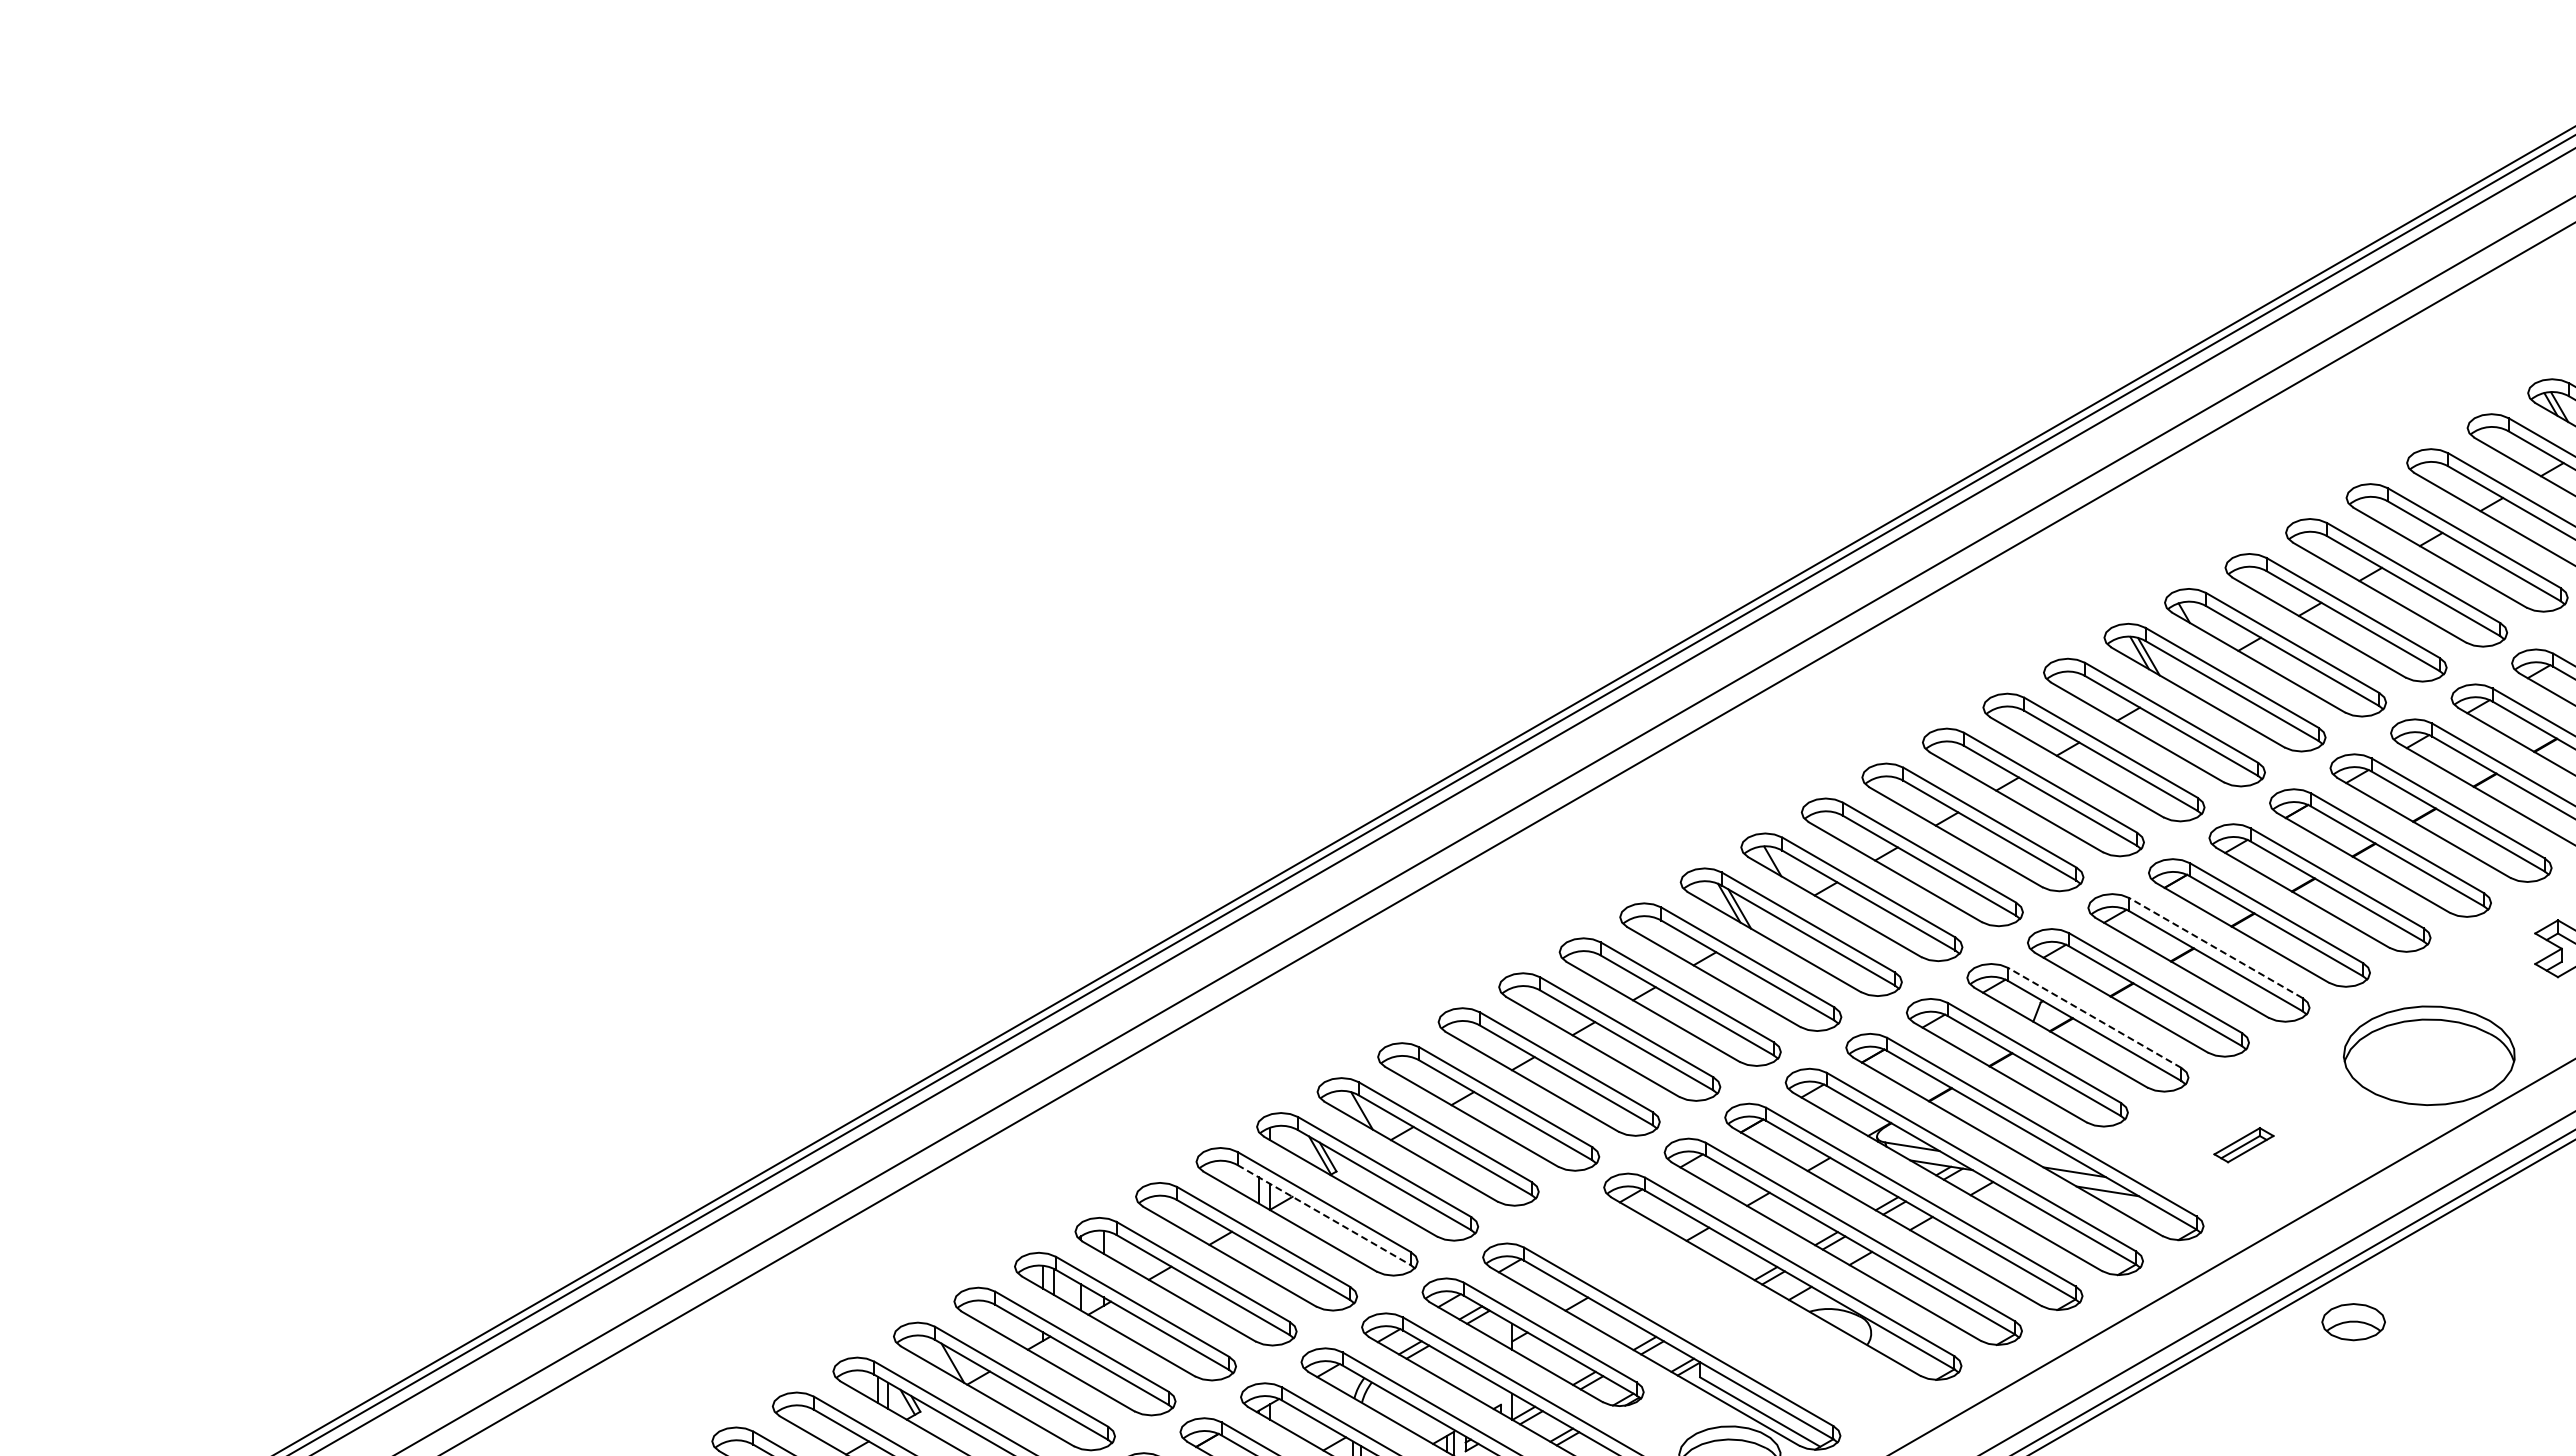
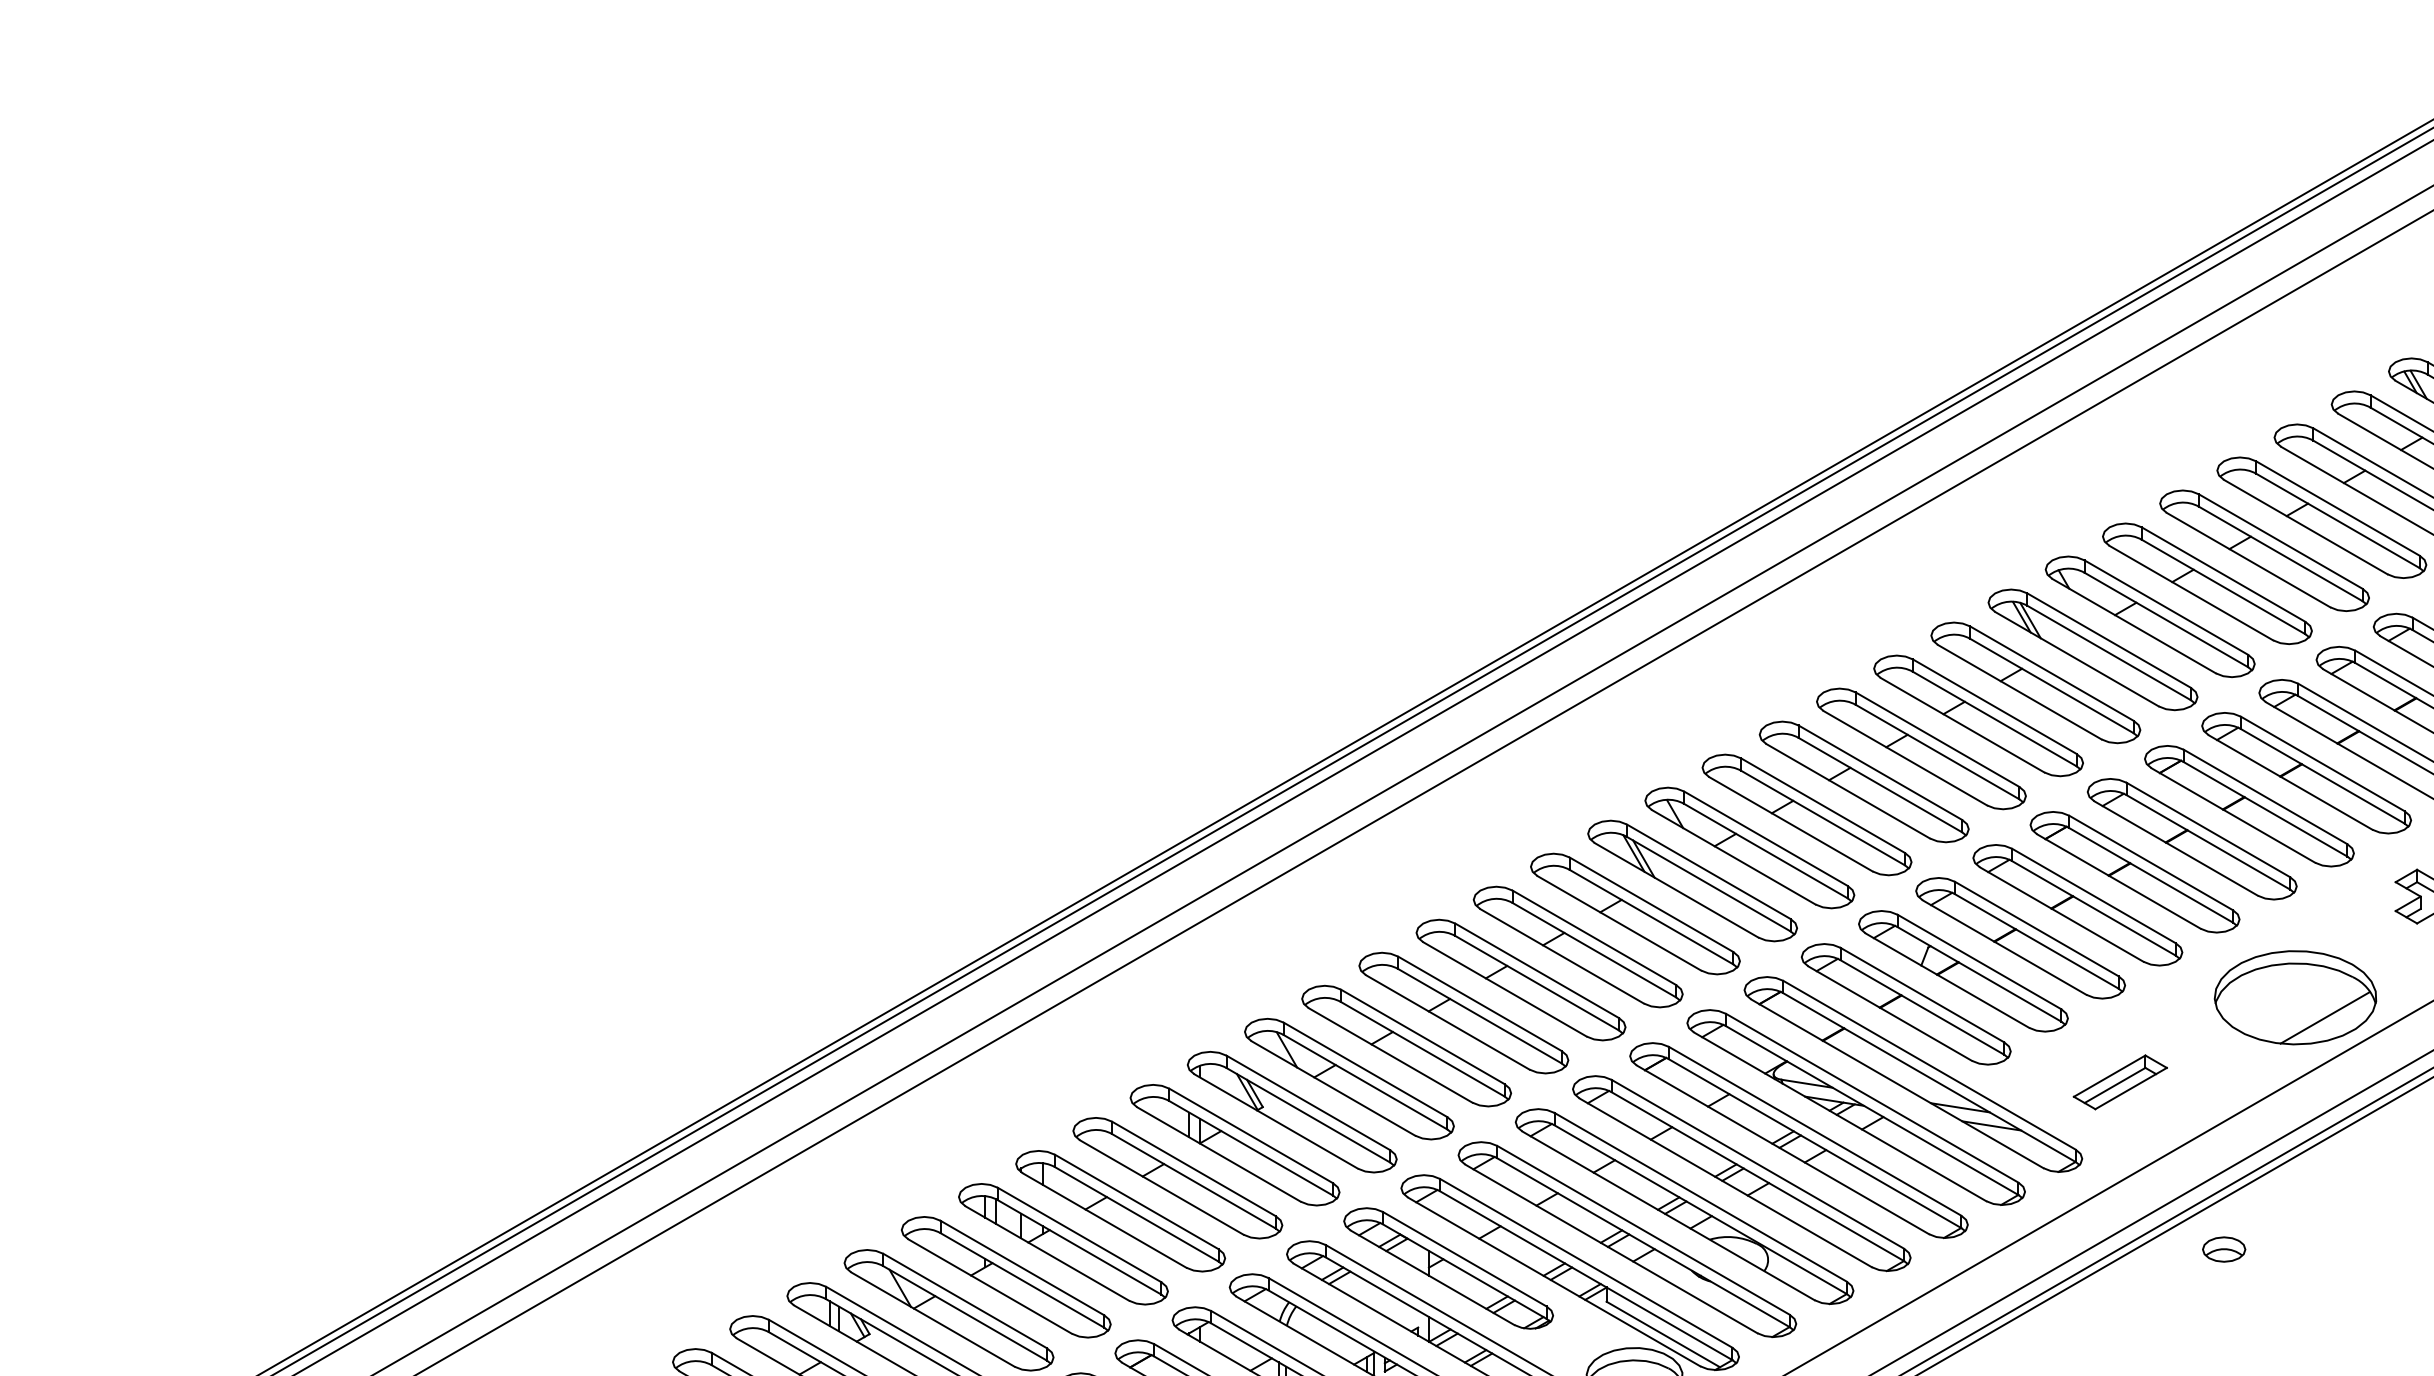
line: (2215, 948) -> (2093, 896), dashed -> solid
line: (2094, 1017) -> (1979, 961), dashed -> solid
line: (2460, 1076) -> (2325, 1017), added
part: (2243, 1144) -> (2119, 1081), size x1.67
line: (1324, 1215) -> (1251, 1148), dashed -> solid
part: (1721, 1311) -> (1626, 1239), added
part: (2353, 1322) -> (2223, 1249), size x0.71

